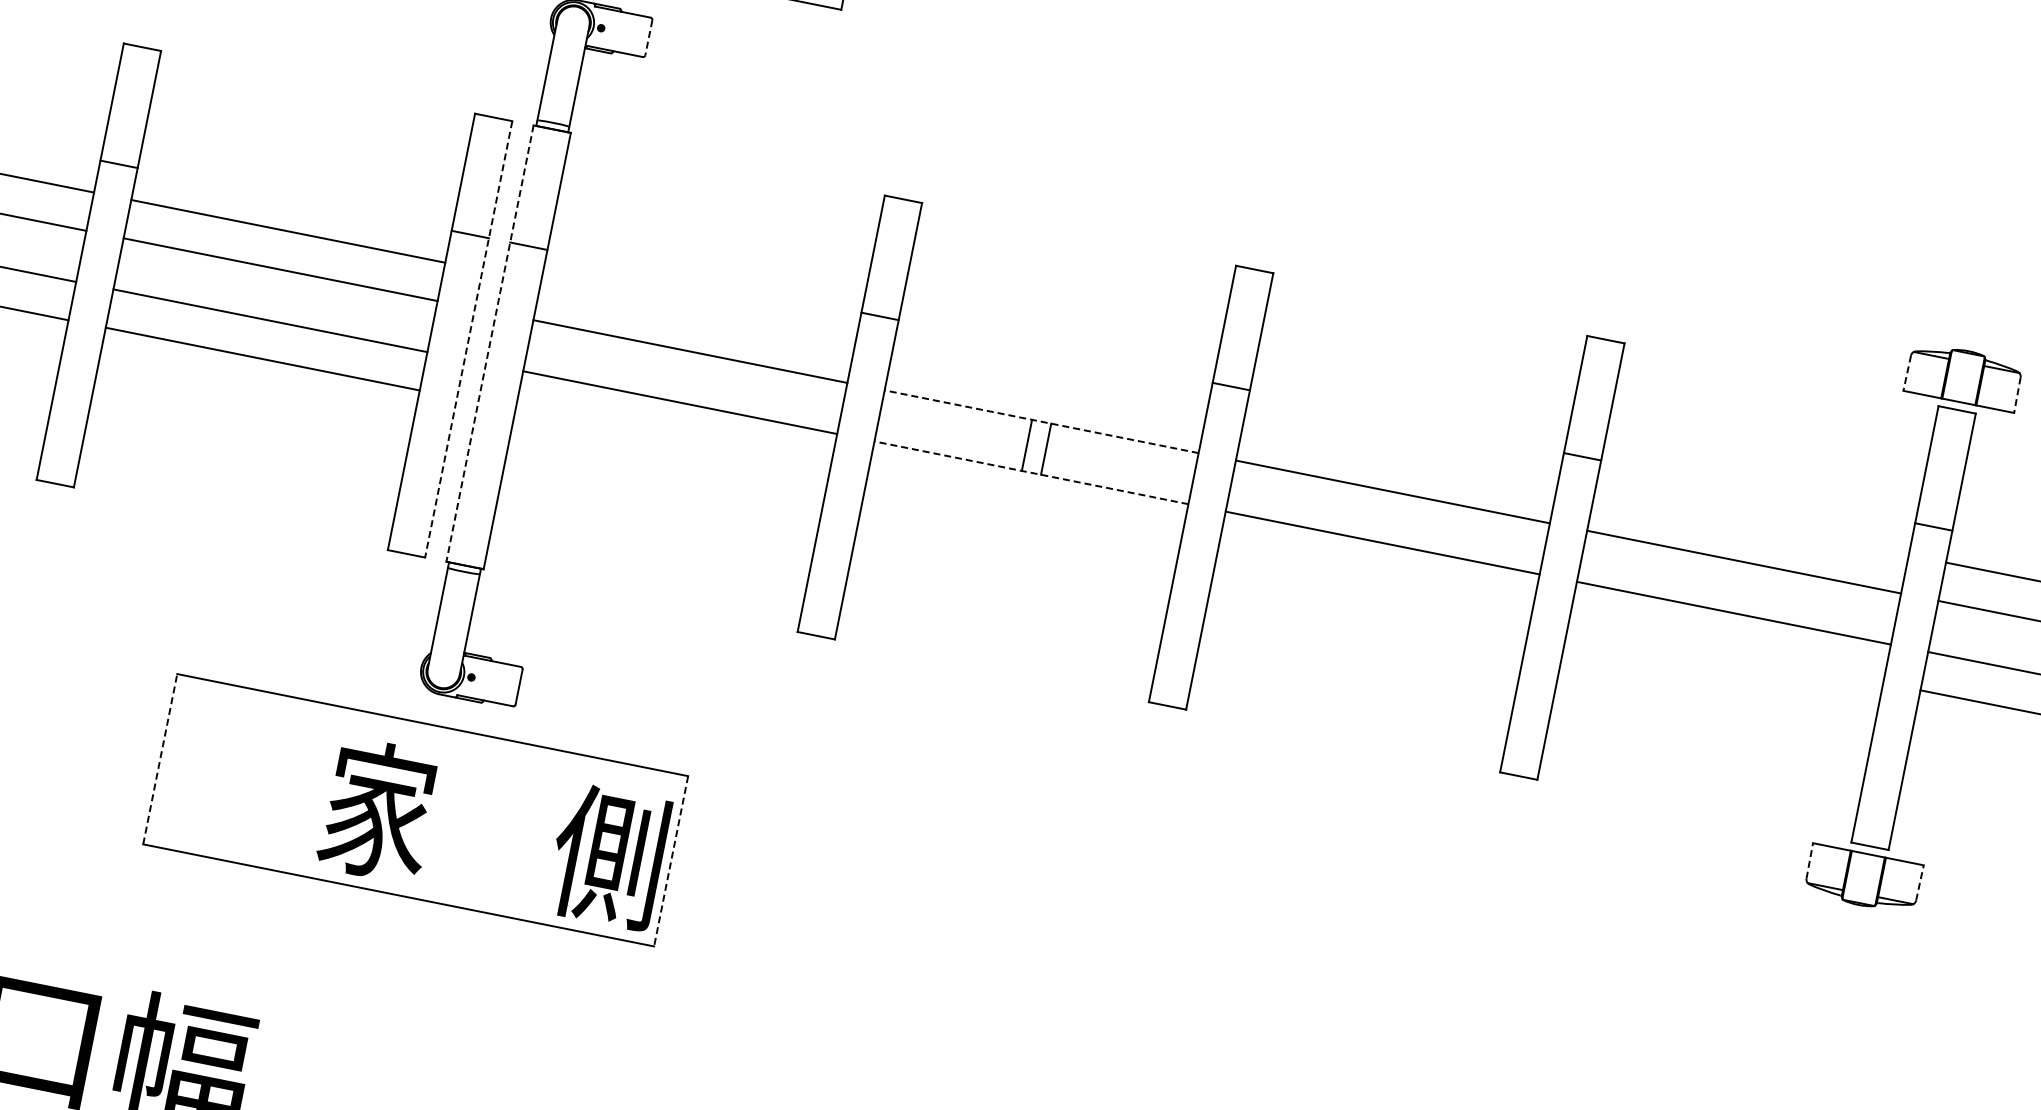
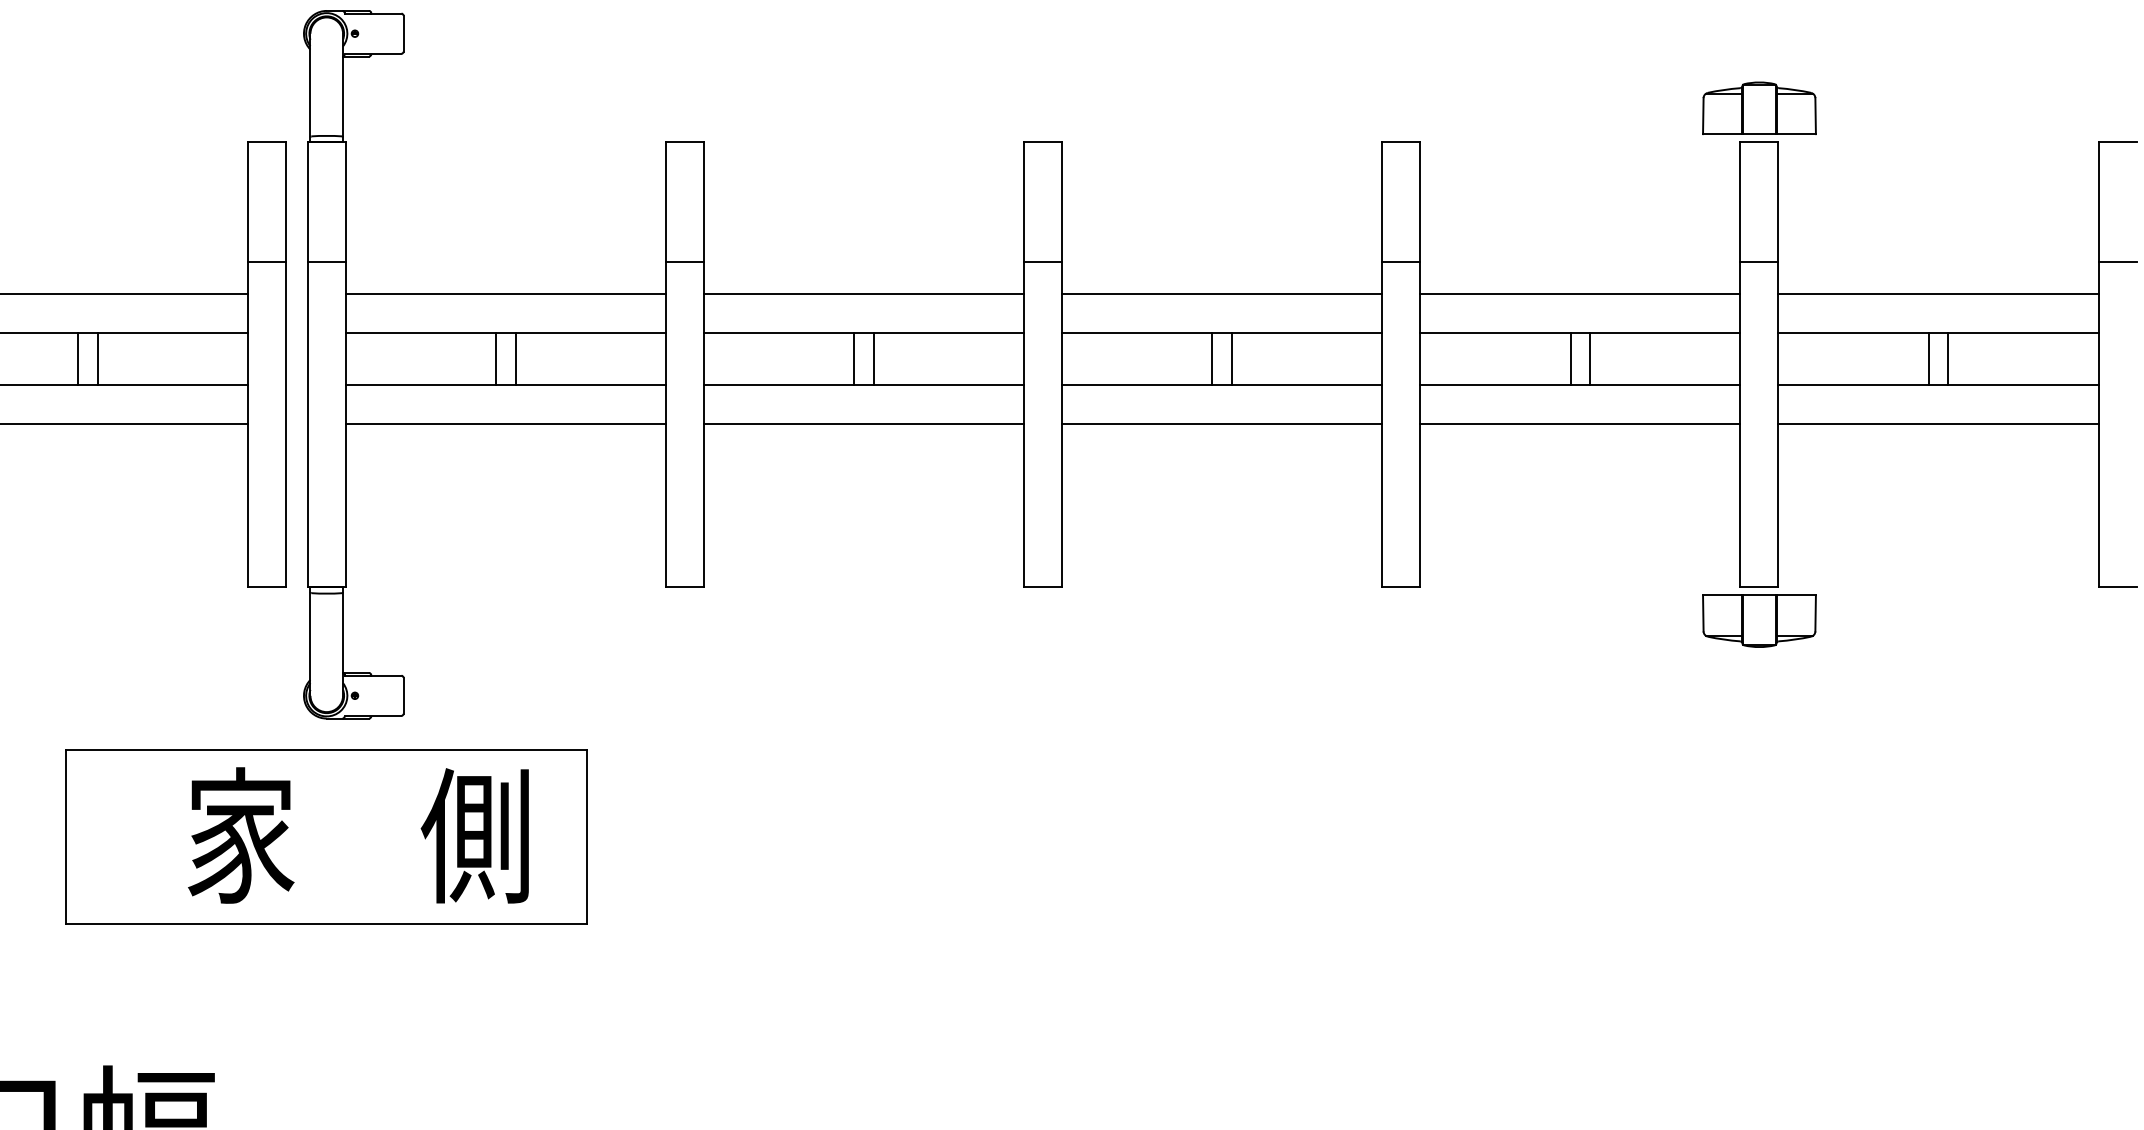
line: (648, 37) -> (403, 33), dashed -> solid
line: (266, 293) -> (78, 359), added
line: (284, 297) -> (97, 359), added
line: (697, 313) -> (505, 294), added
line: (469, 339) -> (286, 364), dashed -> solid
line: (489, 343) -> (307, 364), dashed -> solid
line: (1907, 373) -> (1703, 116), dashed -> solid
line: (676, 375) -> (496, 359), added
line: (694, 379) -> (515, 359), added
line: (1048, 383) -> (863, 294), added
line: (2017, 395) -> (1815, 116), dashed -> solid
line: (1041, 421) -> (863, 333), dashed -> solid
line: (672, 440) -> (505, 424), added
line: (1400, 453) -> (1222, 294), added
line: (1030, 472) -> (863, 385), dashed -> solid
line: (1023, 511) -> (863, 424), added
line: (1378, 515) -> (1212, 359), added
line: (1396, 519) -> (1231, 359), added
line: (1751, 524) -> (1580, 294), added
line: (1375, 581) -> (1222, 424), added
line: (1729, 585) -> (1570, 359), added
line: (1748, 589) -> (1590, 359), added
line: (1726, 651) -> (1580, 424), added
line: (160, 758) -> (65, 836), dashed -> solid
text: (493, 833) -> (358, 835), moved
line: (670, 860) -> (586, 836), dashed -> solid
line: (1810, 860) -> (1703, 612), dashed -> solid
line: (1919, 881) -> (1815, 612), dashed -> solid

